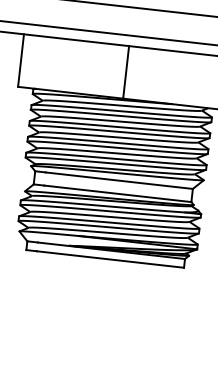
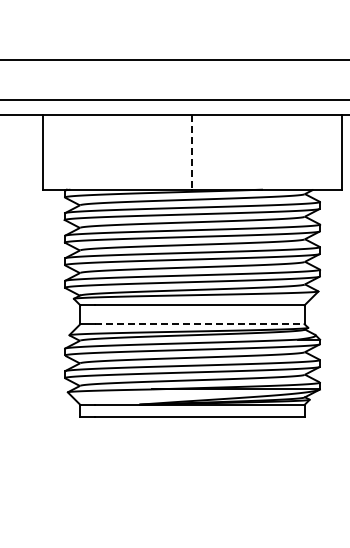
line: (126, 72) -> (192, 152), solid -> dashed
line: (117, 194) -> (199, 324), solid -> dashed

